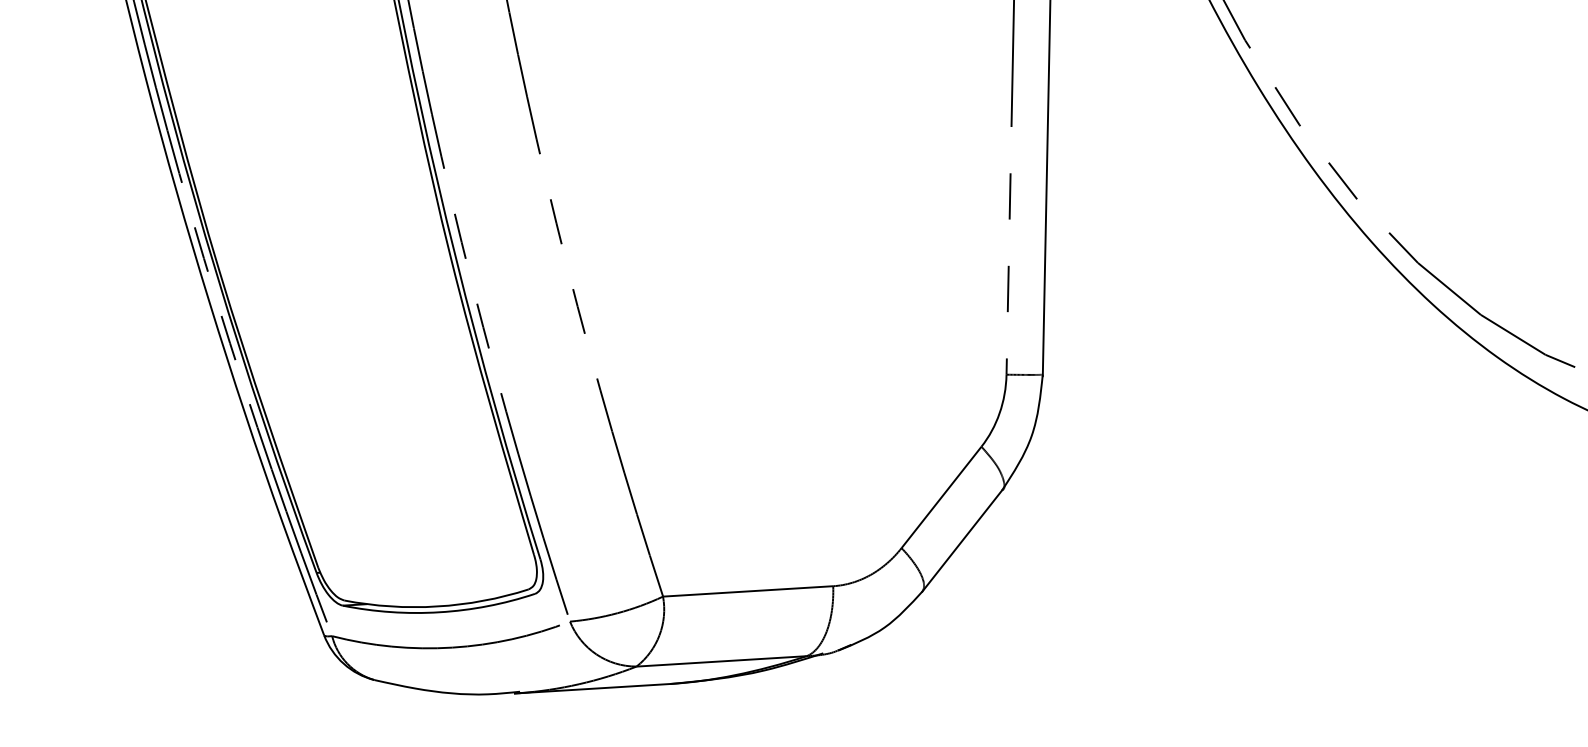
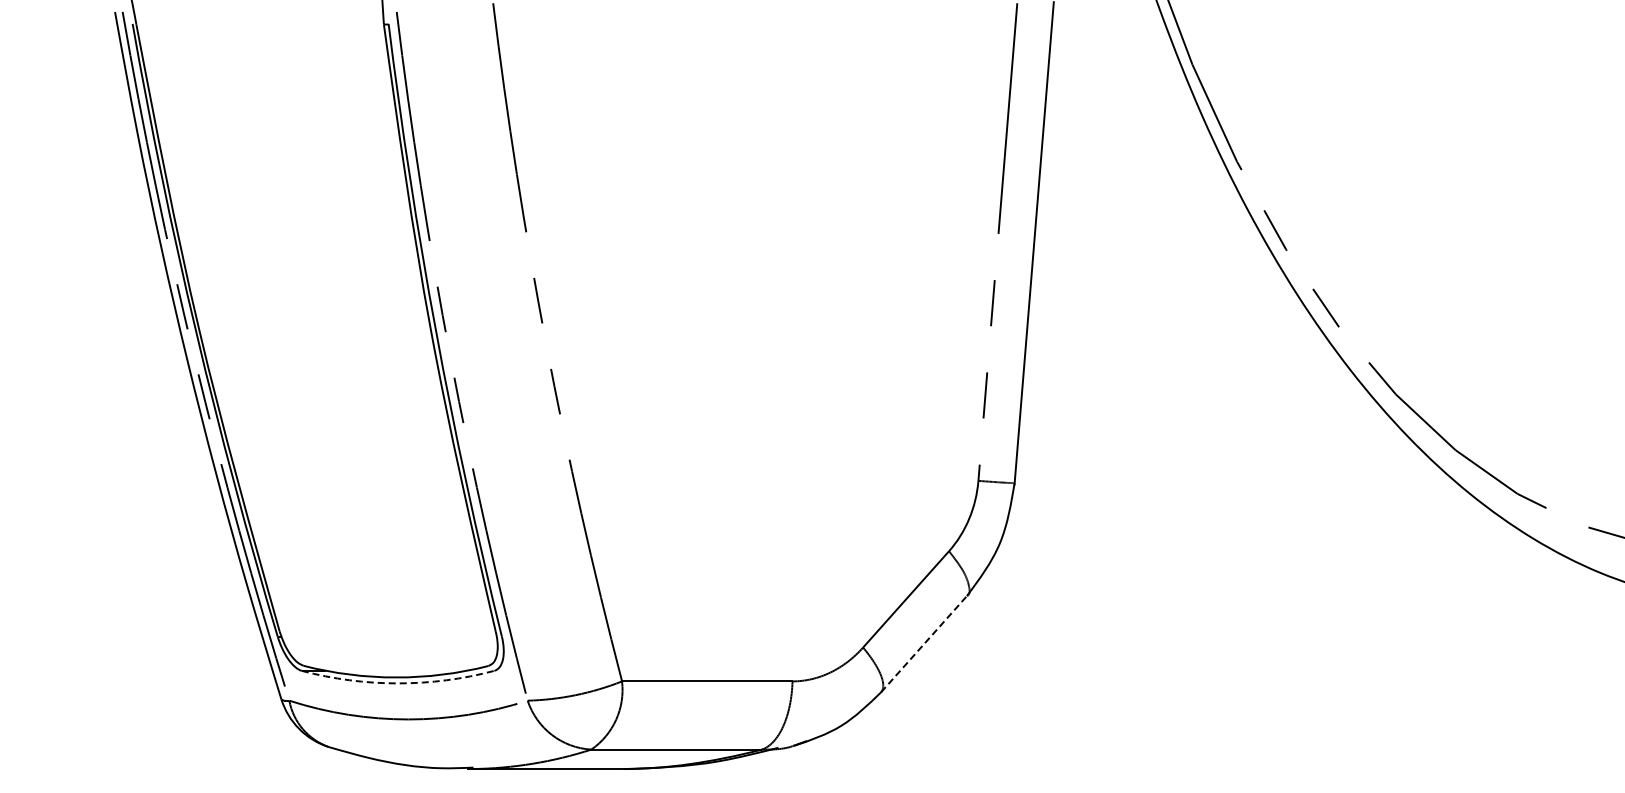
line: (962, 541) -> (924, 644), solid -> dashed
arc: (440, 612) -> (398, 683), solid -> dashed

